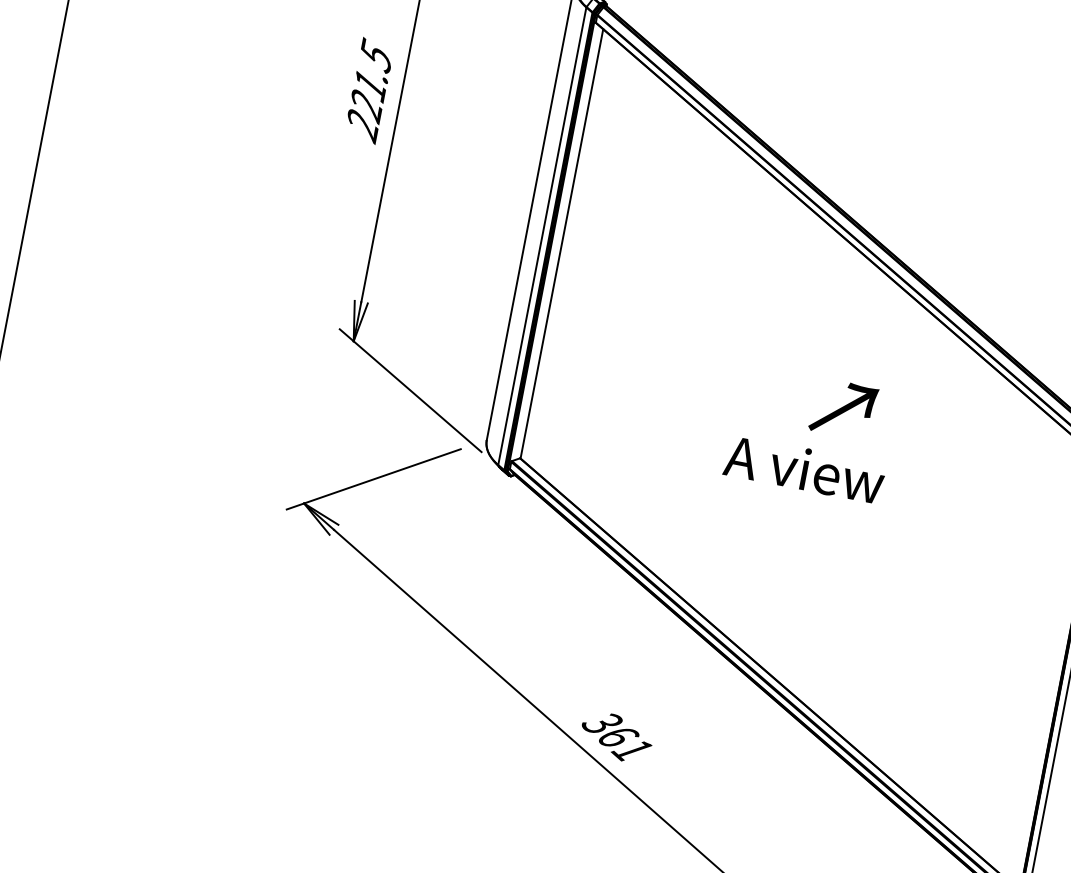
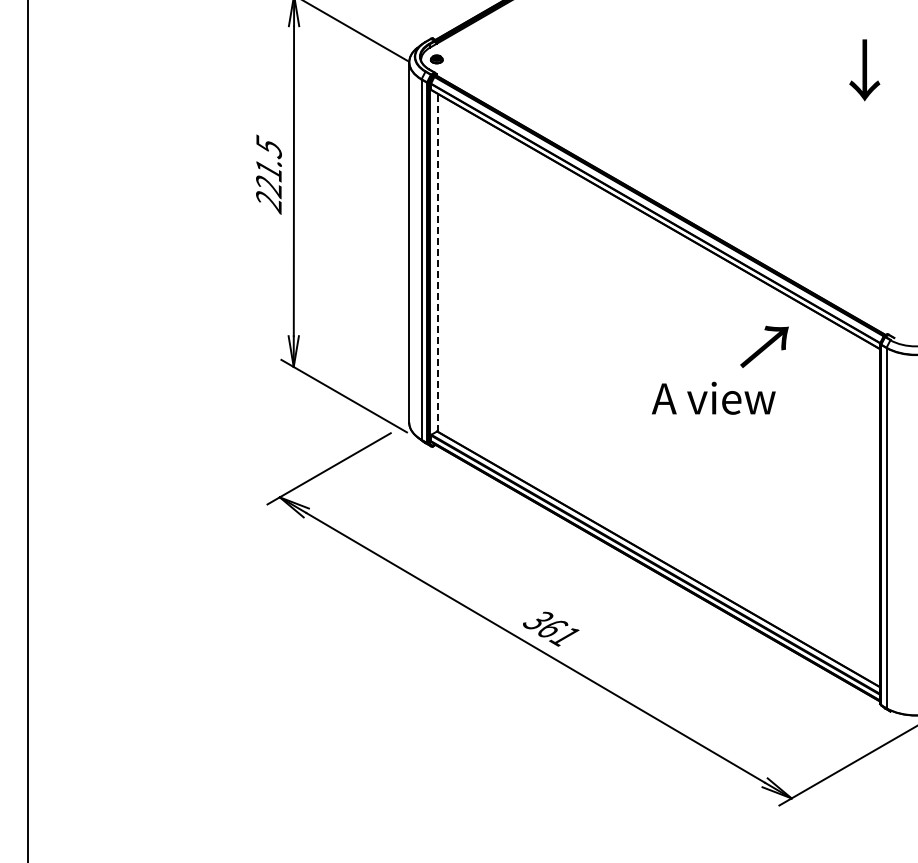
line: (561, 243) -> (437, 262), solid -> dashed
text: (843, 408) -> (764, 346), moved
text: (804, 468) -> (713, 397), moved

